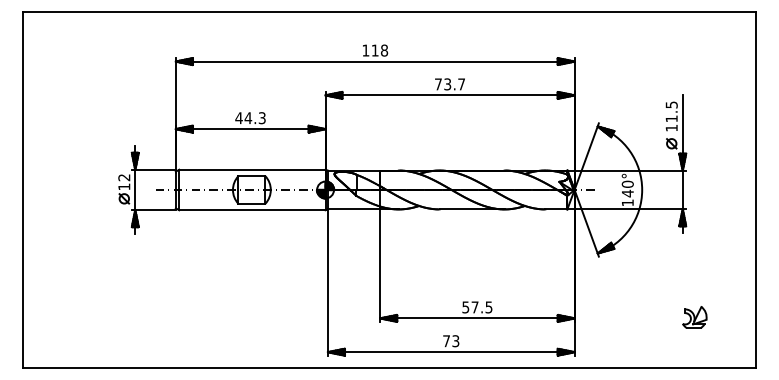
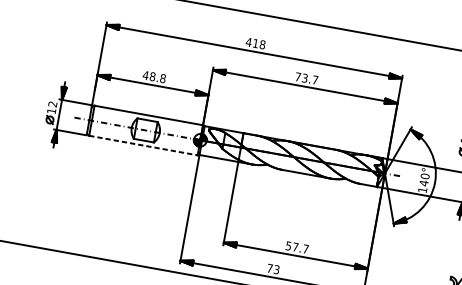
text: (365, 50) -> (248, 42), 118 -> 418
text: (254, 118) -> (157, 77), 44.3 -> 48.8
line: (252, 210) -> (143, 145), solid -> dashed
text: (488, 307) -> (305, 249), 57.5 -> 57.7

